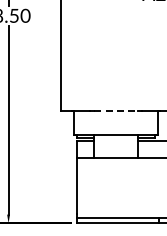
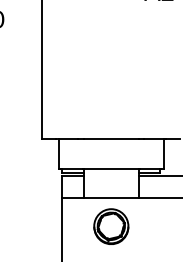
line: (116, 111) -> (111, 139), dashed -> solid
part: (115, 180) -> (110, 226), added

